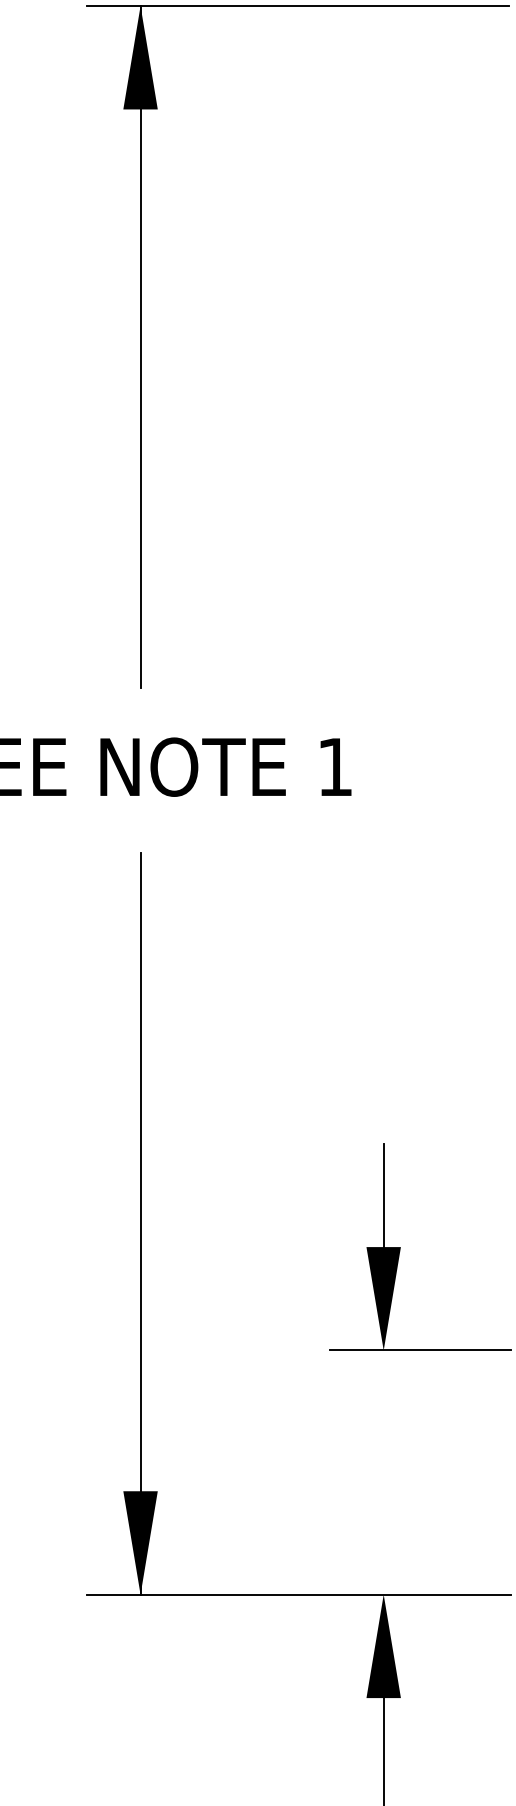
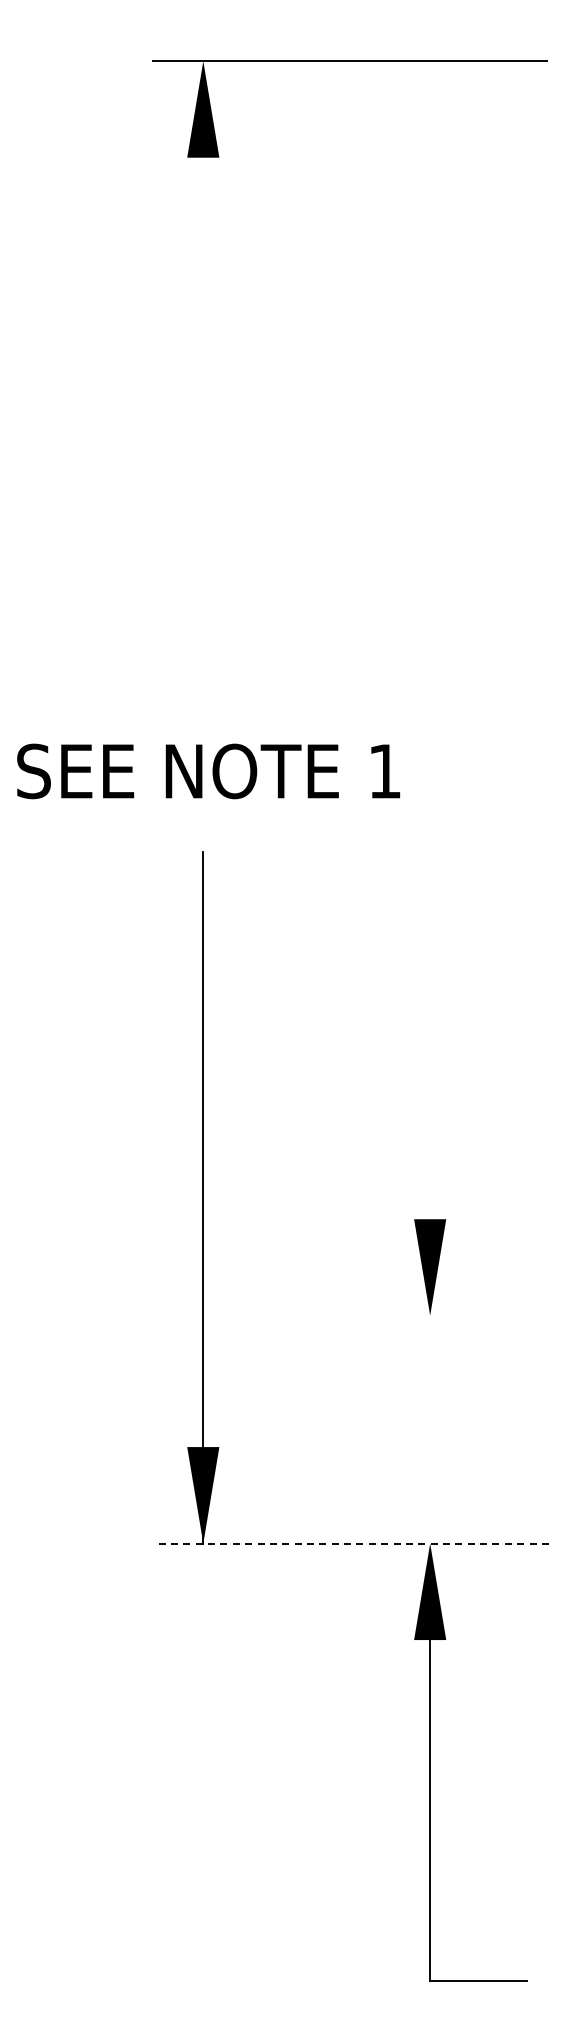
line: (140, 347) -> (203, 379), removed
line: (384, 1194) -> (430, 1170), removed
line: (419, 1350) -> (463, 1315), removed
line: (298, 1594) -> (350, 1543), solid -> dashed

